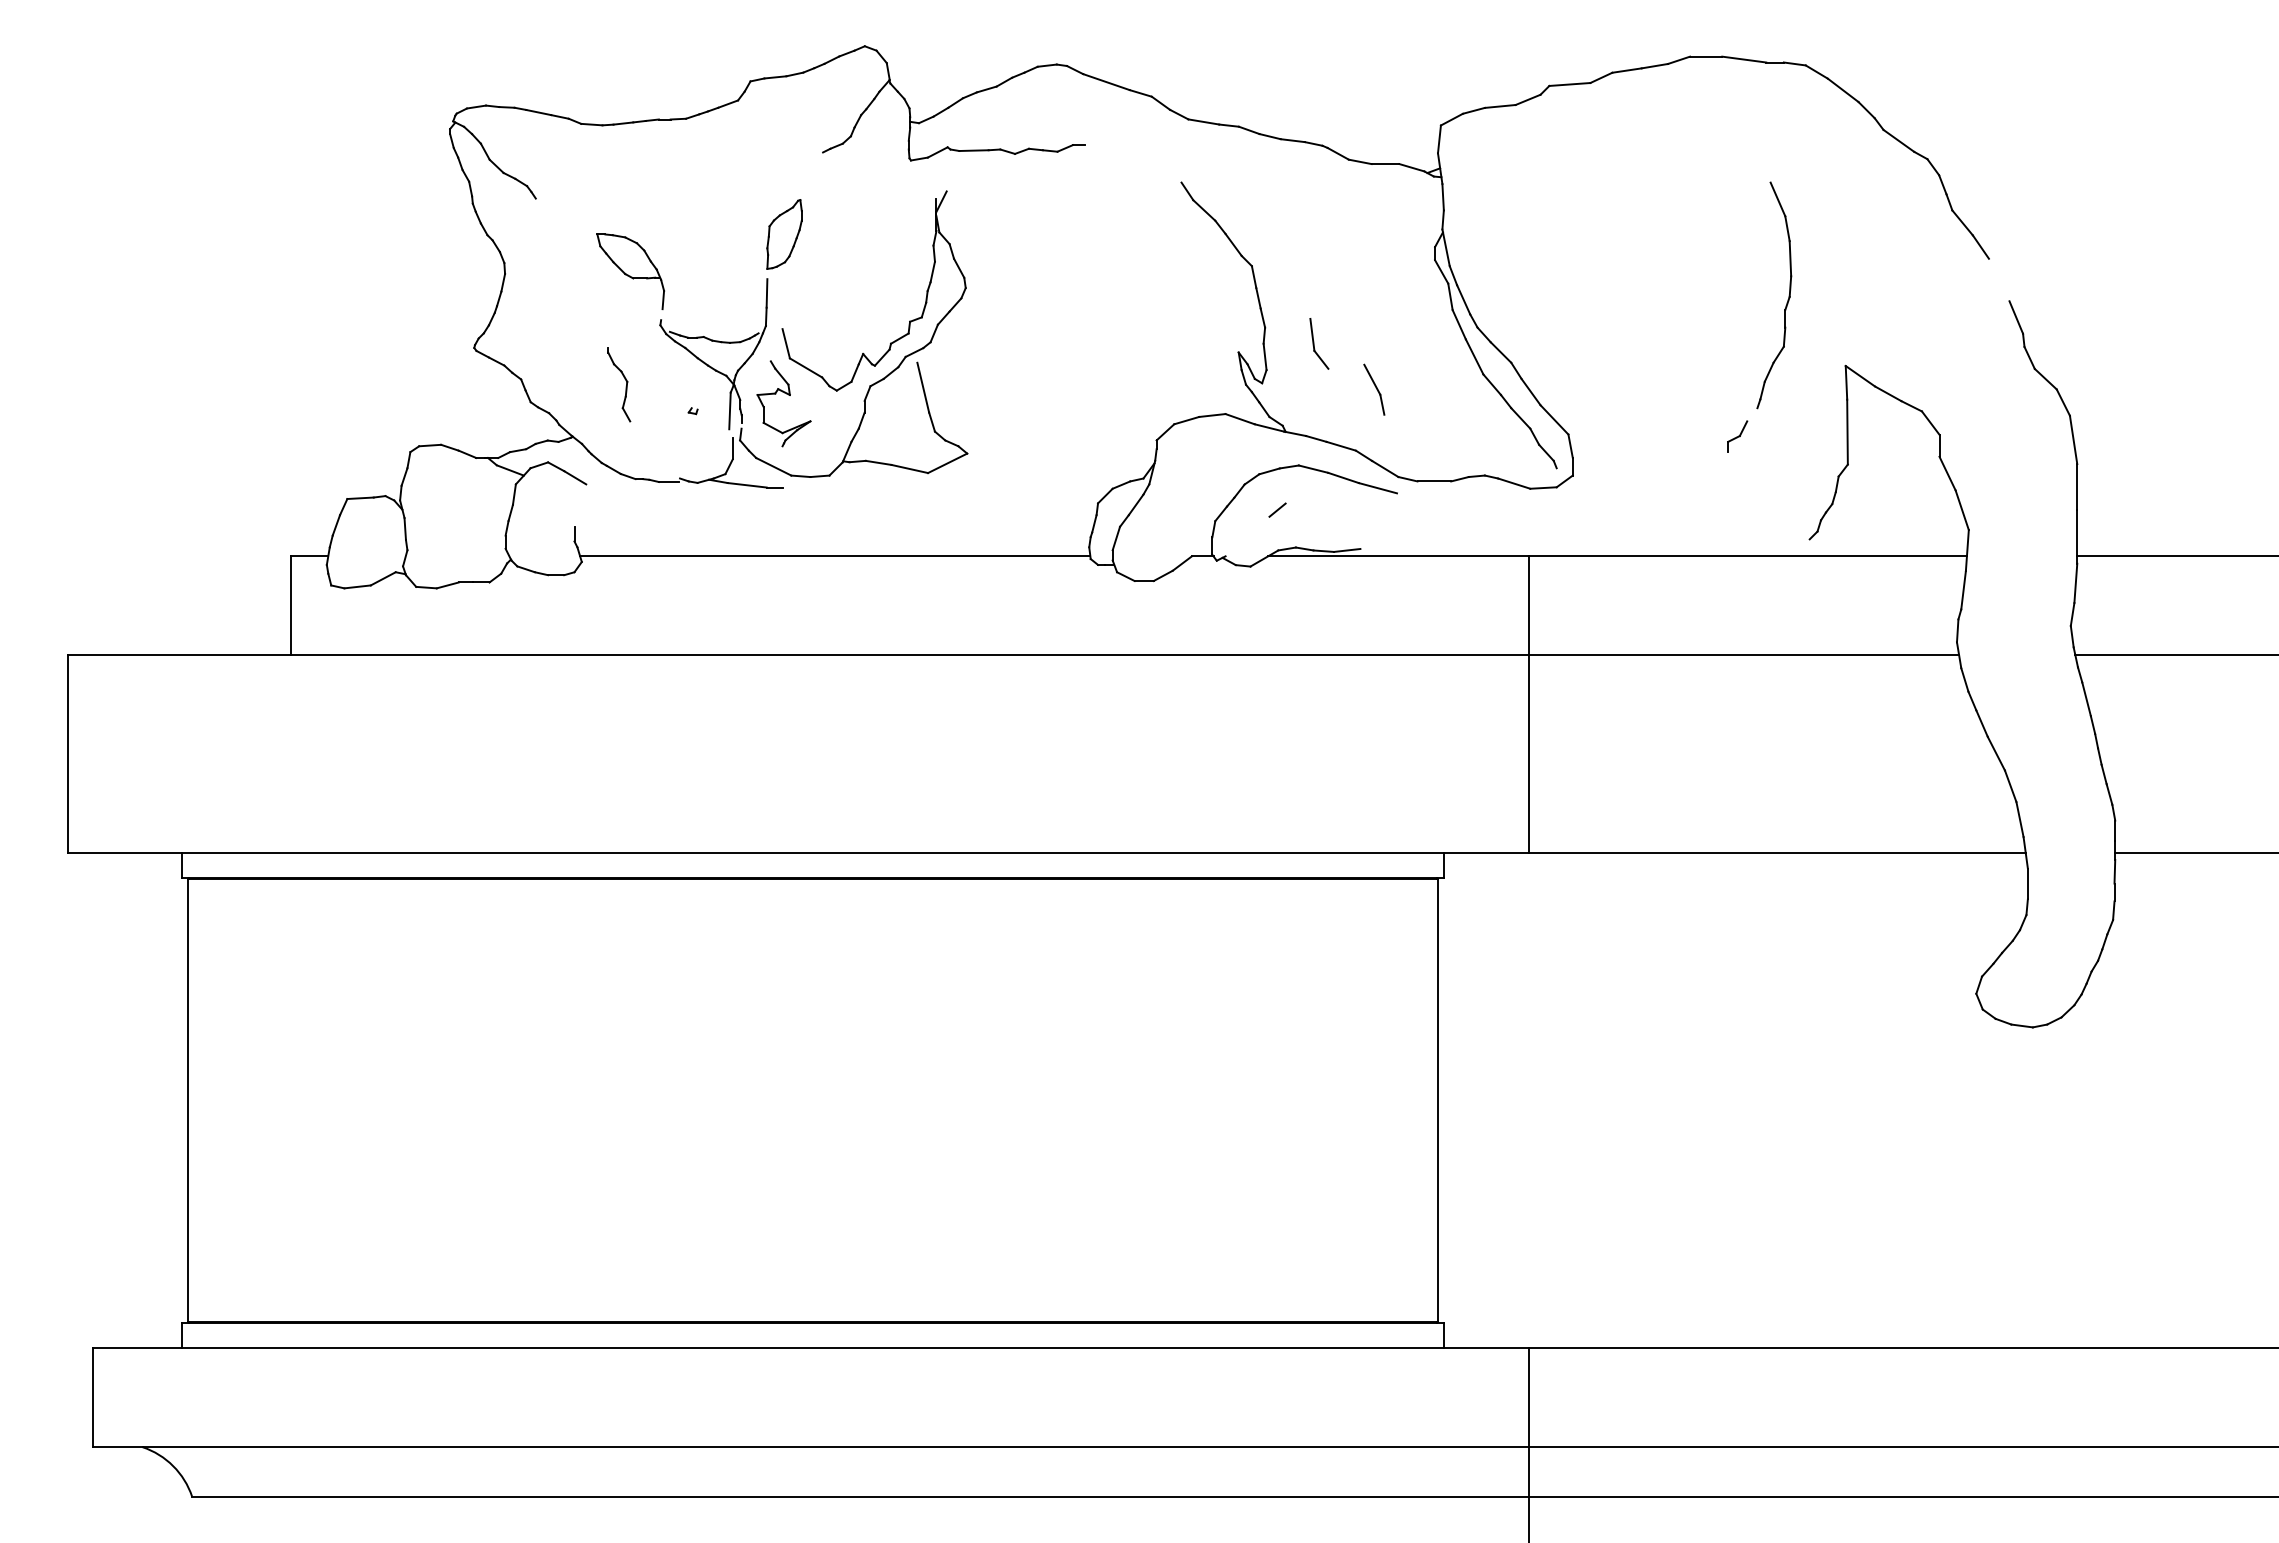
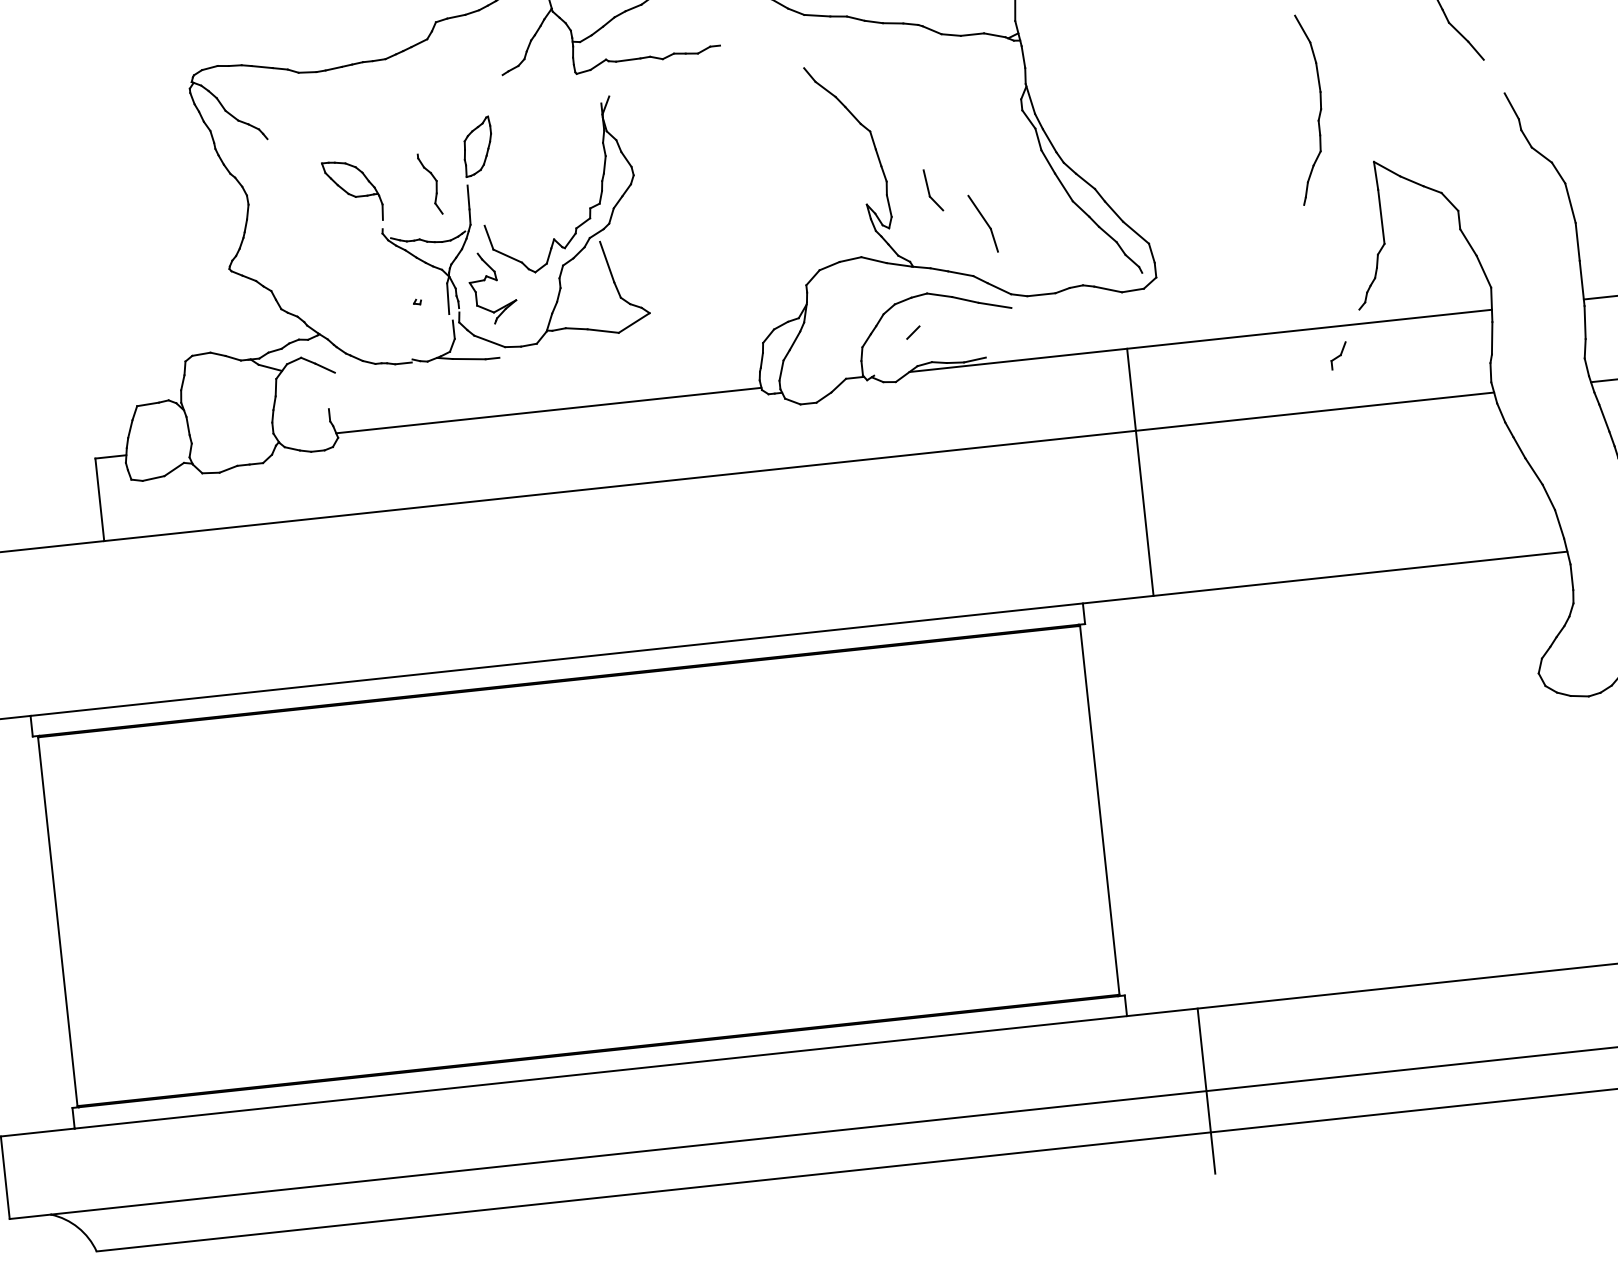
part: (625, 386) -> (435, 185), moved
part: (1374, 389) -> (983, 223), size x1.4
part: (1737, 436) -> (1338, 355), moved

